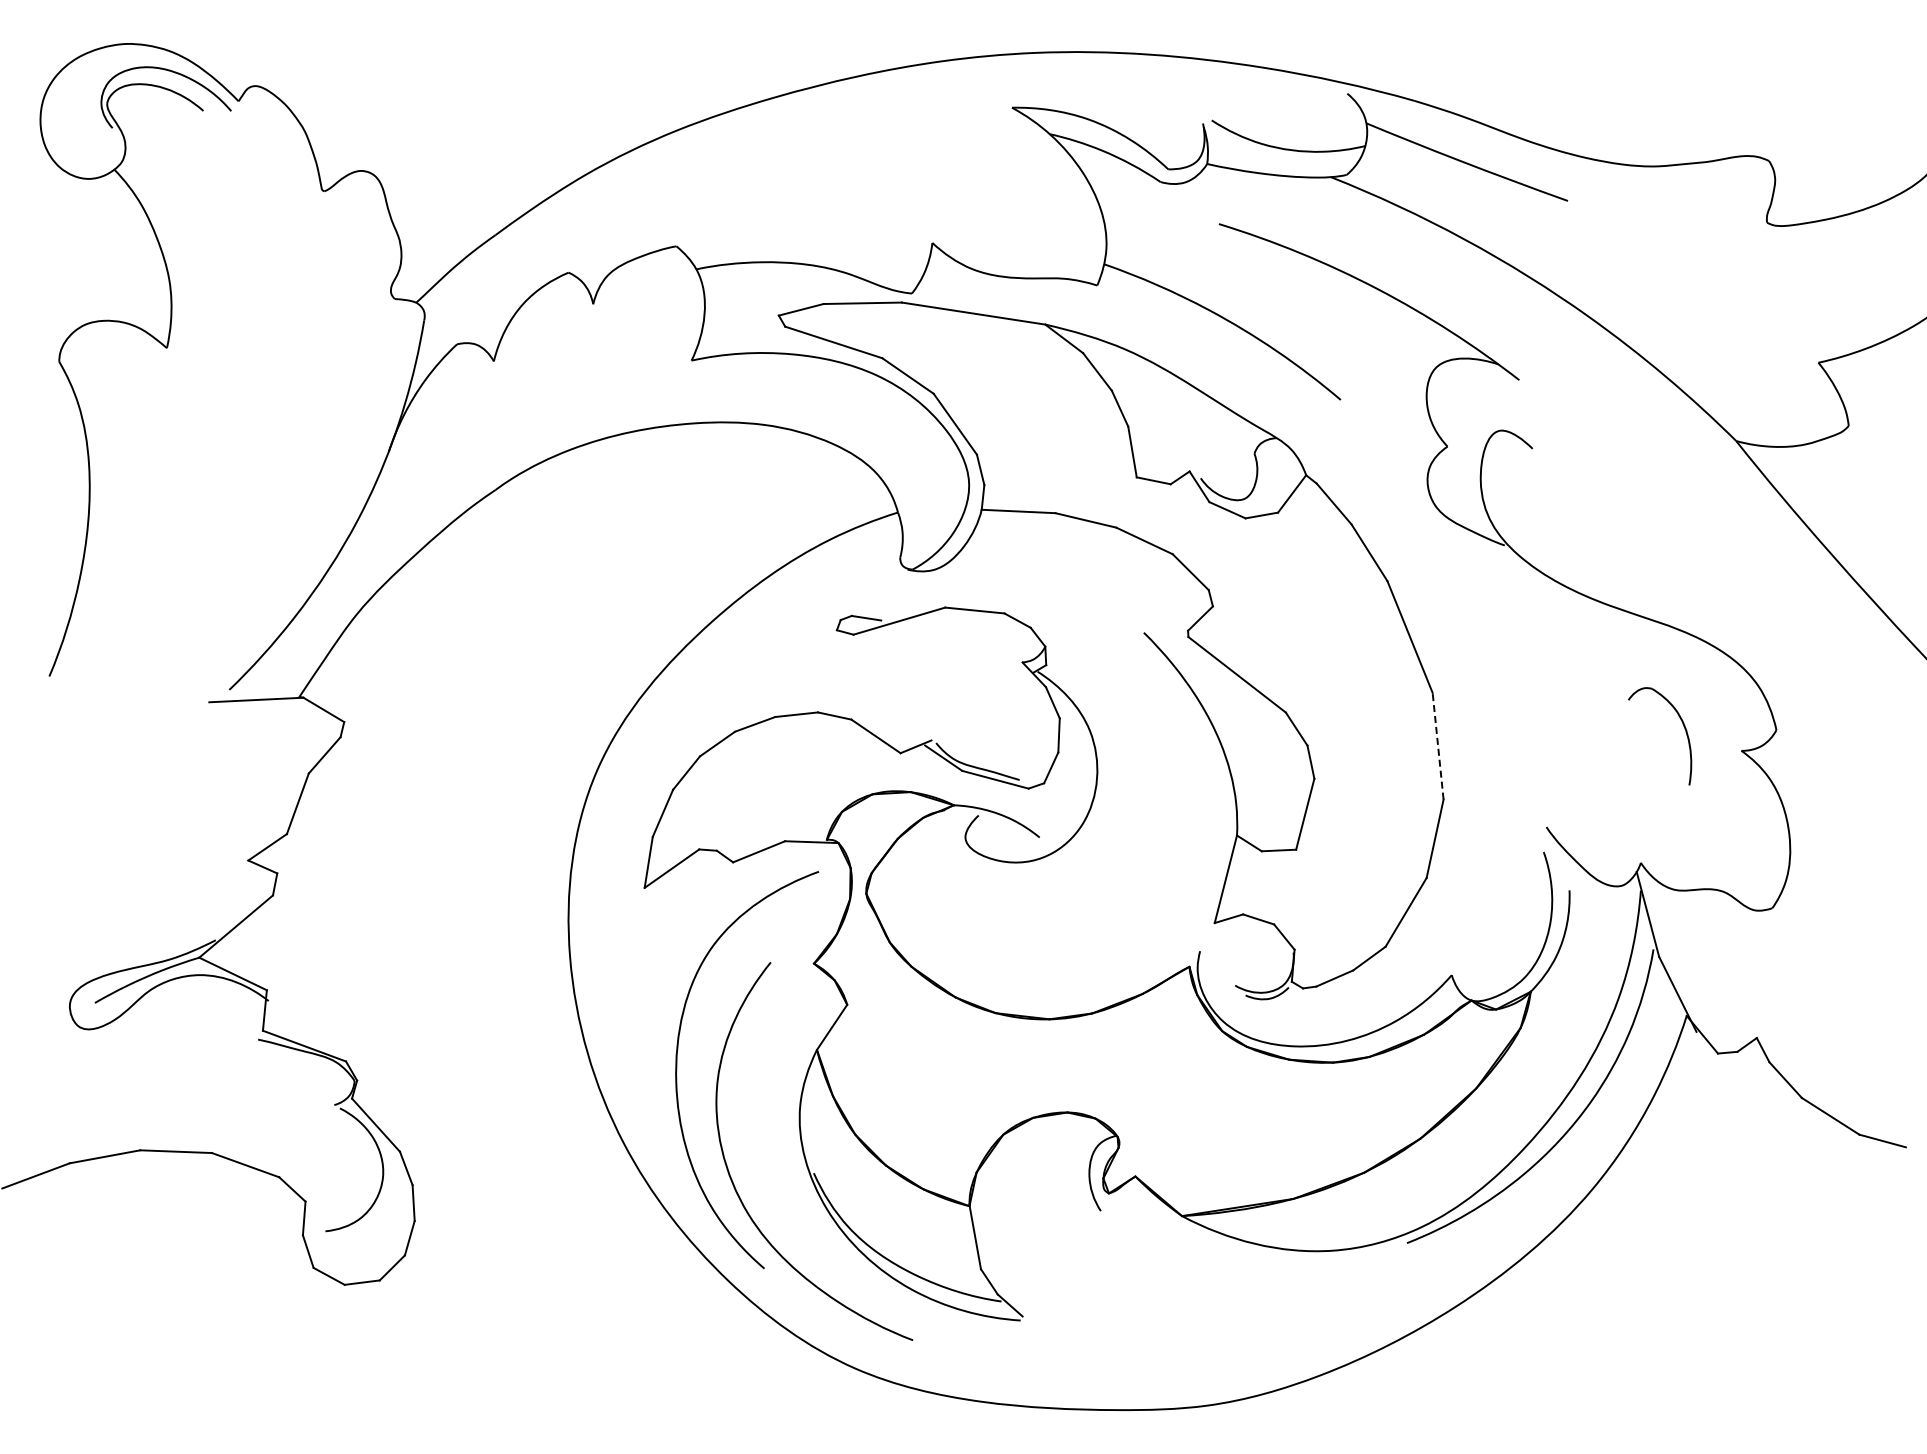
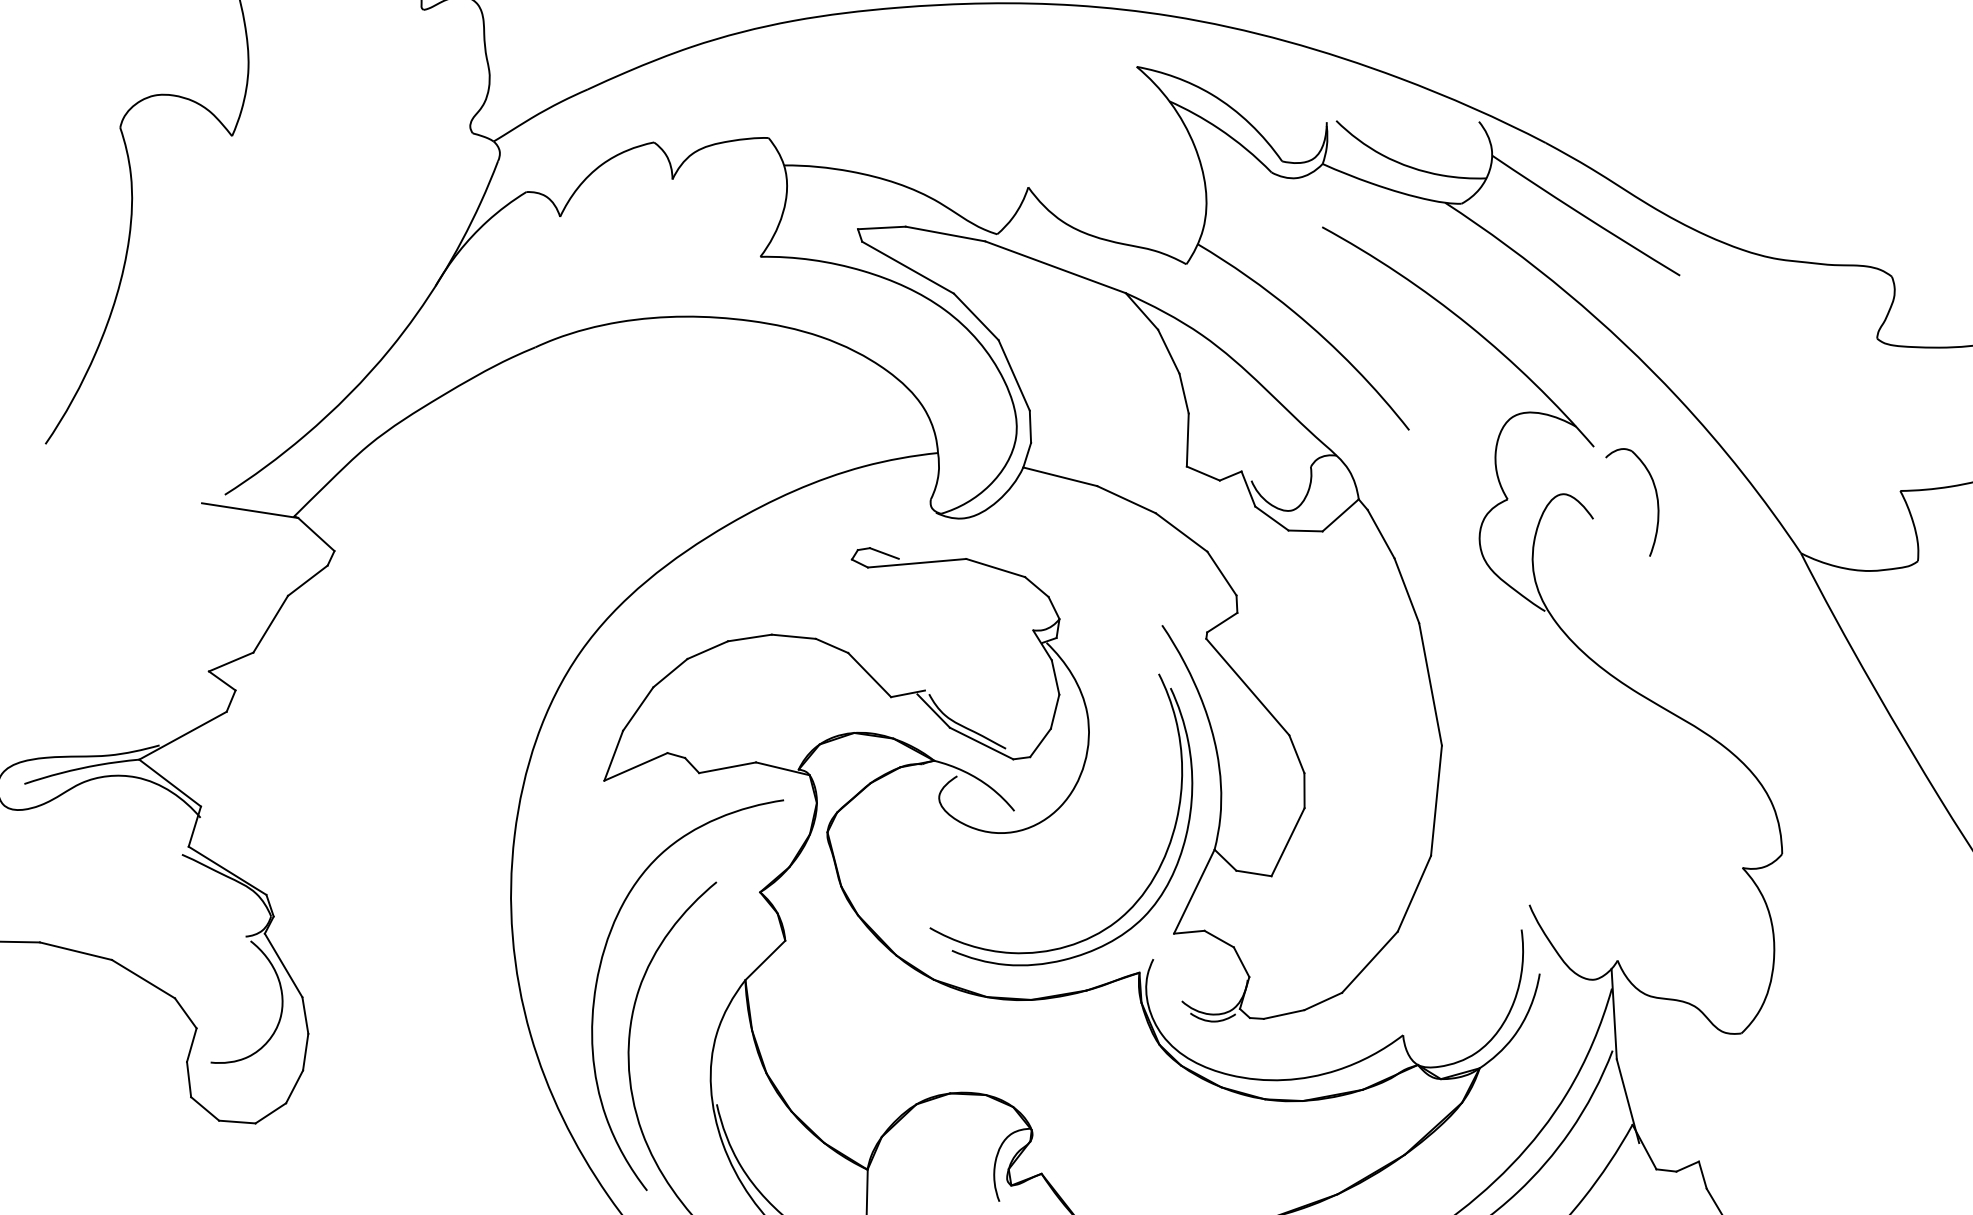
part: (1684, 729) -> (1656, 499), moved
line: (1438, 746) -> (1436, 801), dashed -> solid
part: (1188, 857) -> (1160, 861), added

